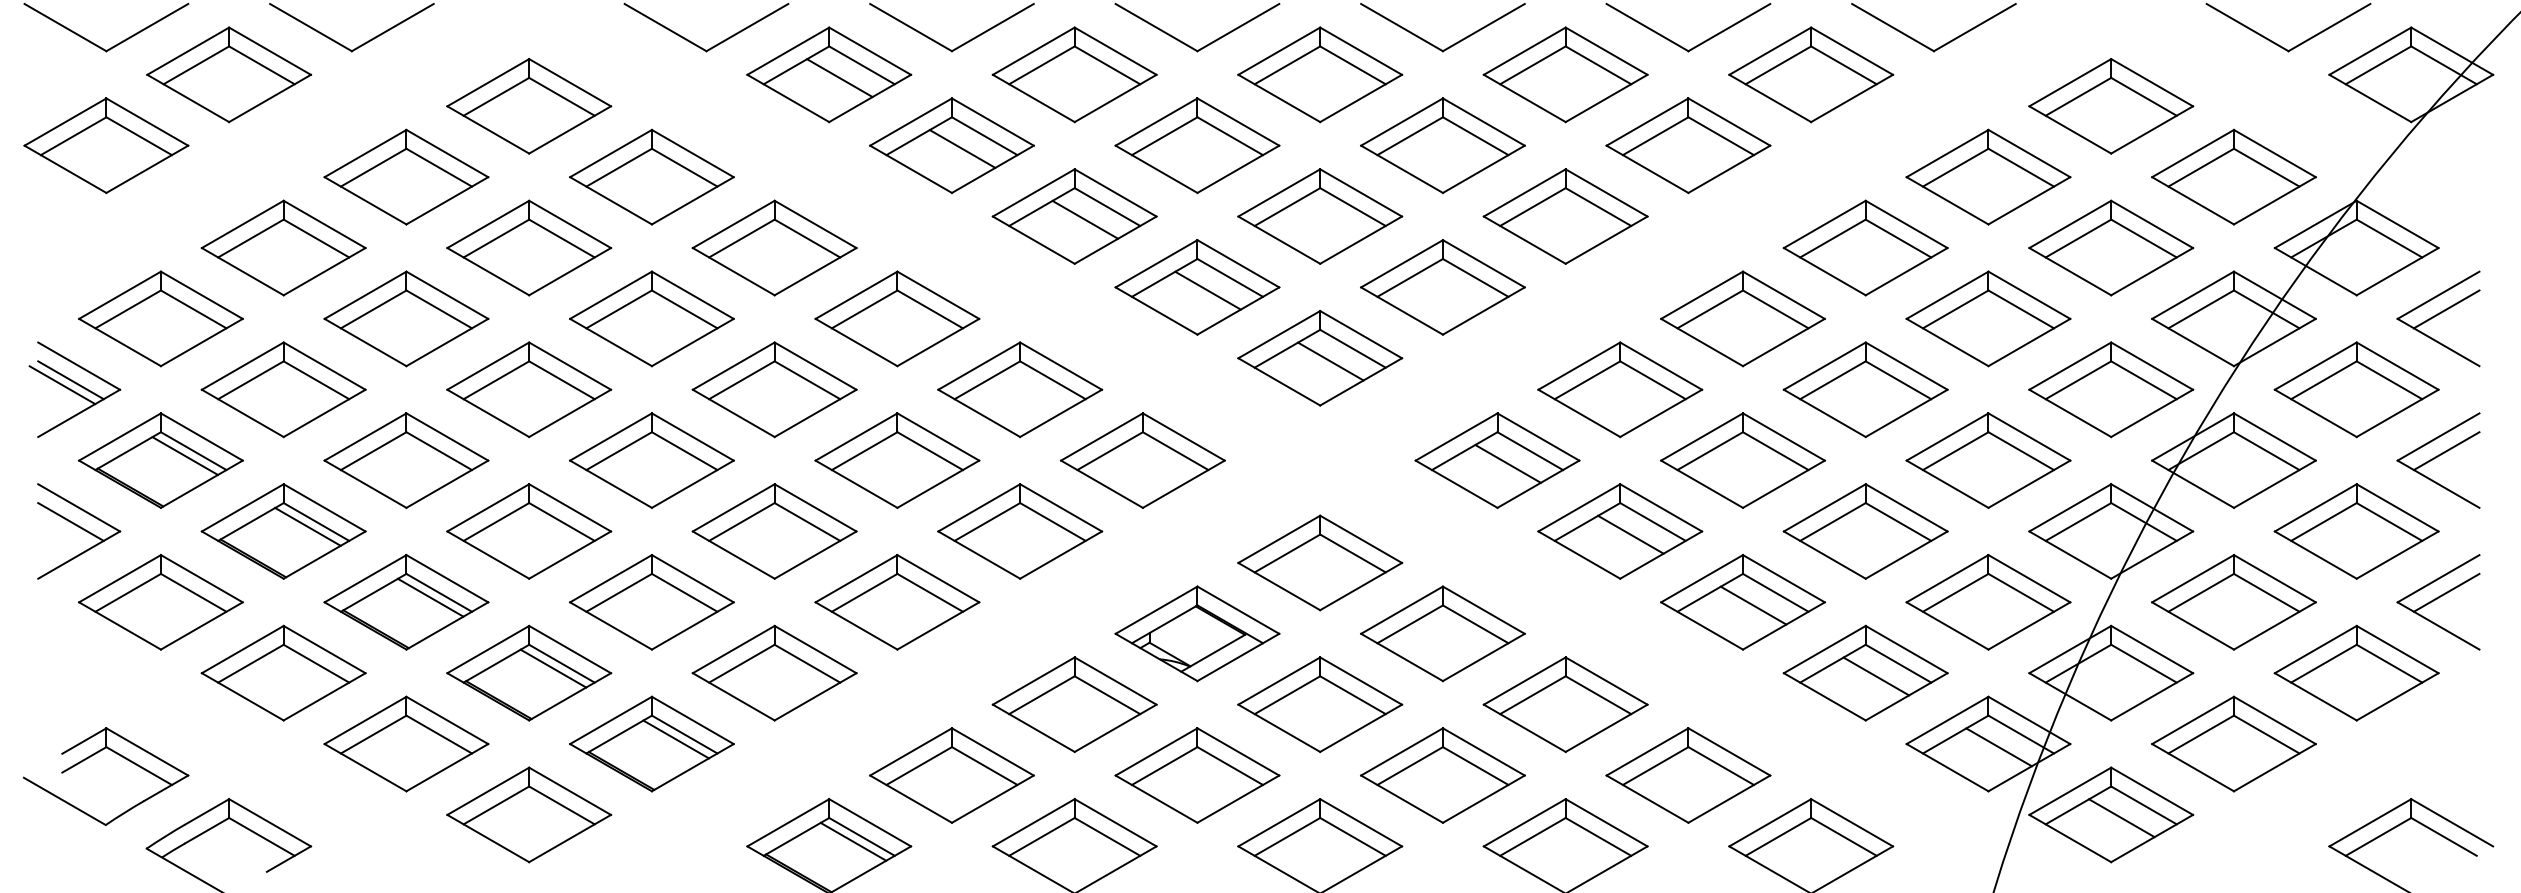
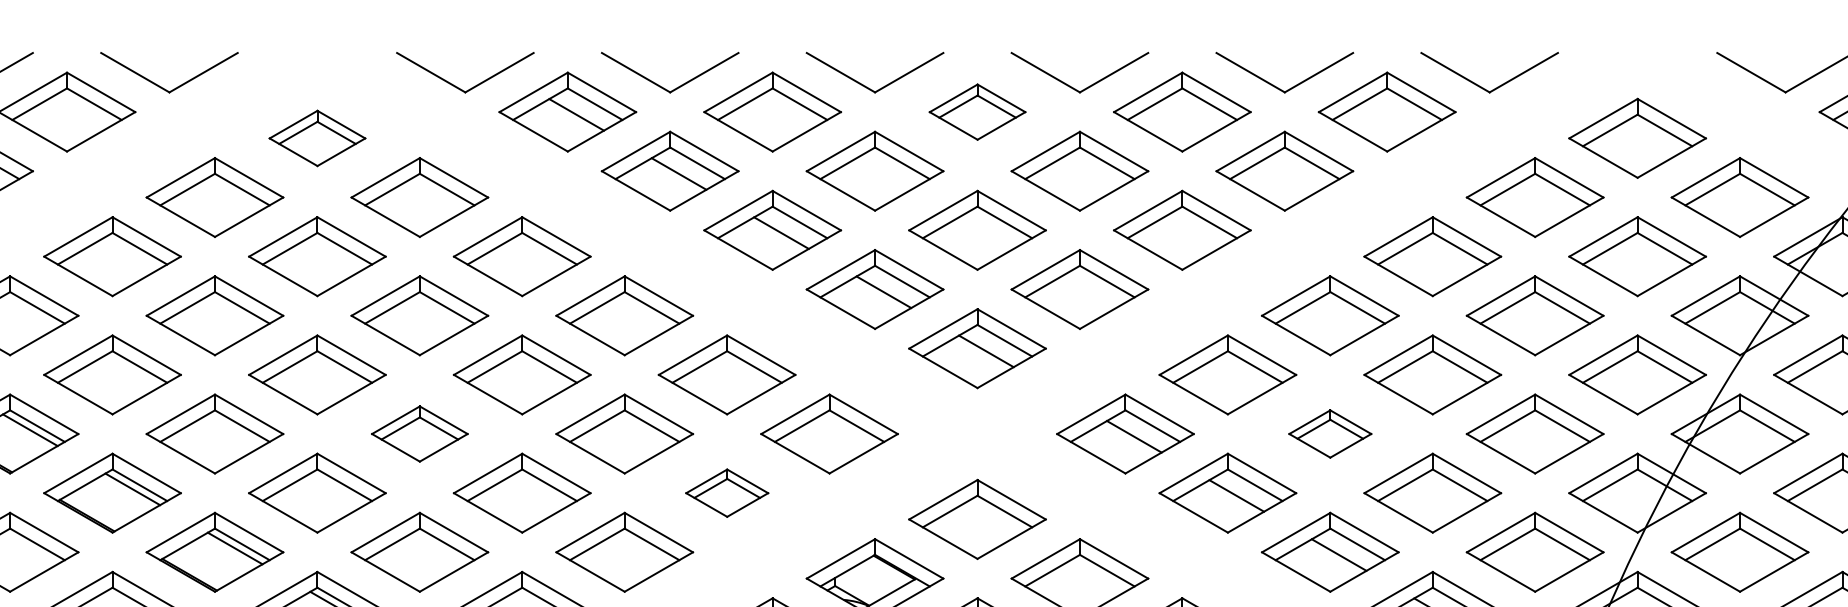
part: (1320, 74) -> (977, 111), size x0.7
part: (529, 106) -> (317, 138), size x0.7
part: (651, 460) -> (419, 433), size x0.7
part: (1742, 460) -> (1329, 433), size x0.6
part: (1020, 531) -> (727, 493), size x0.6

